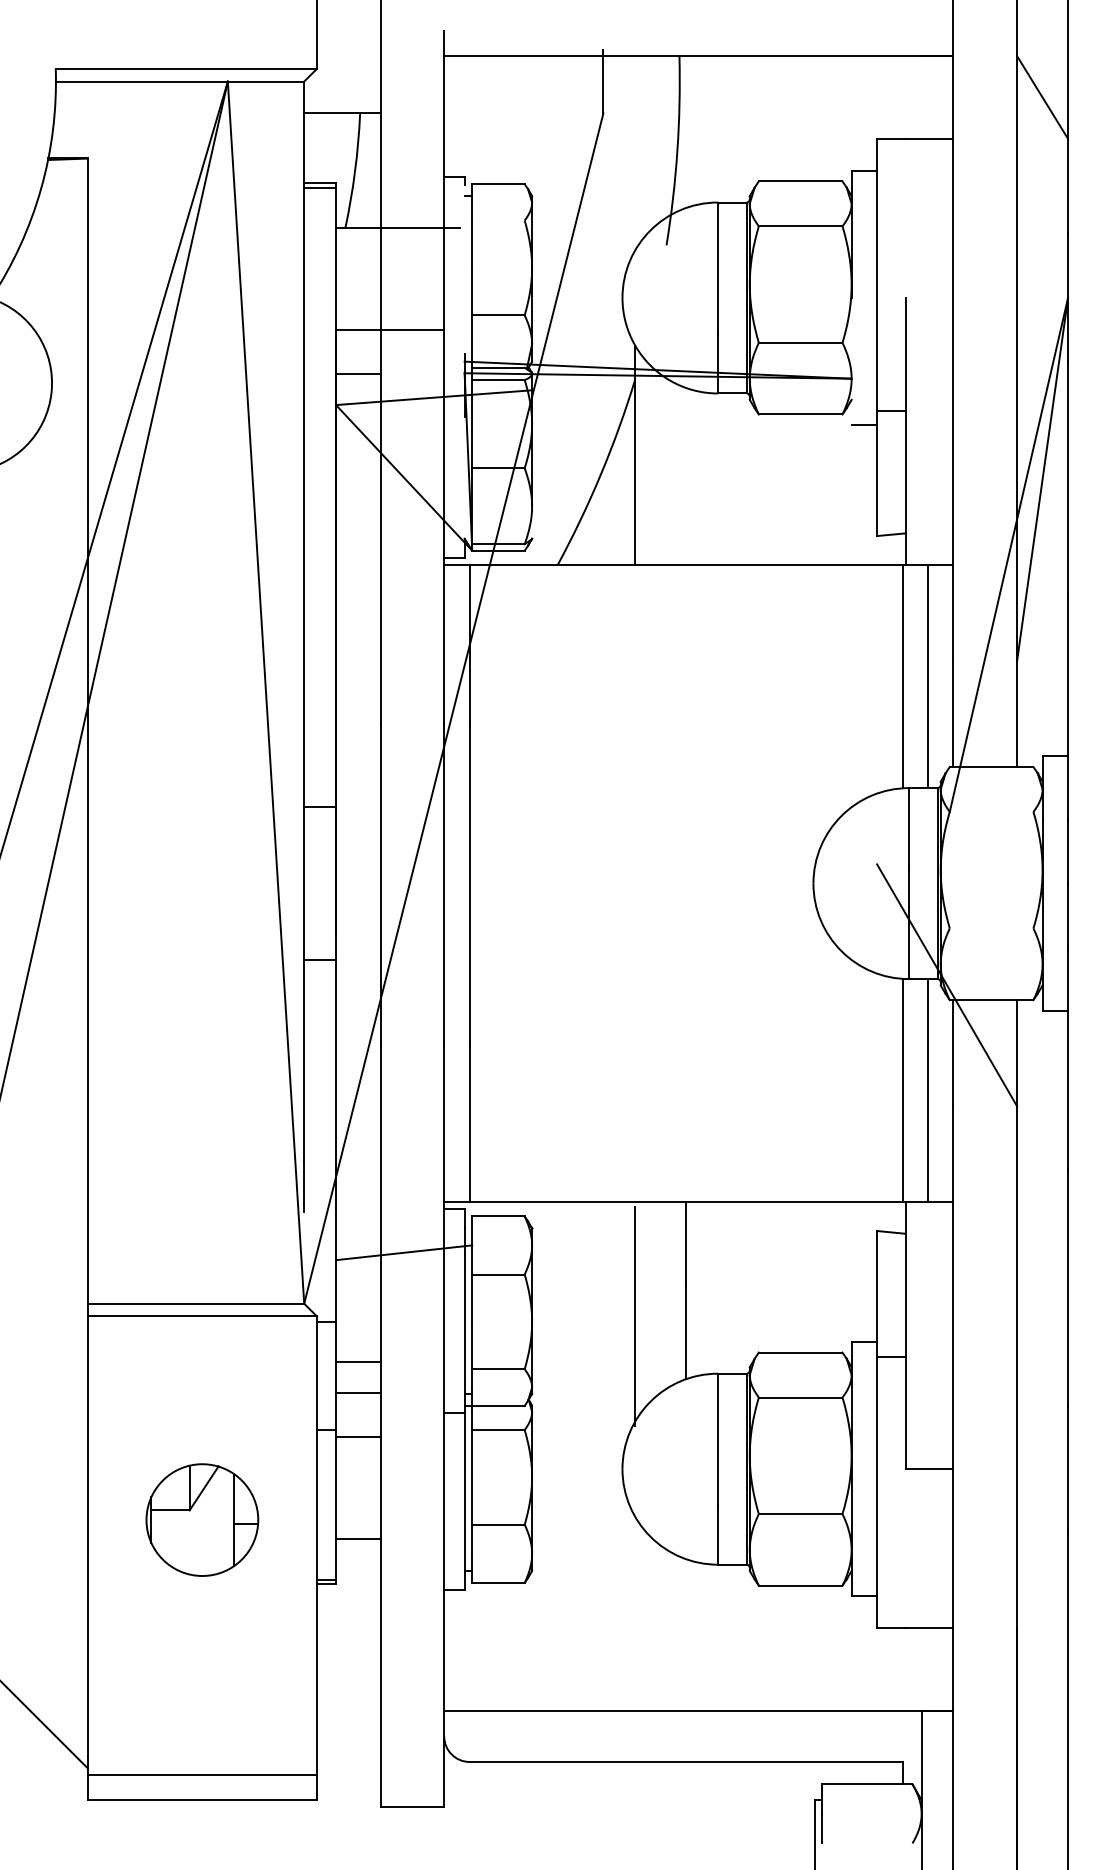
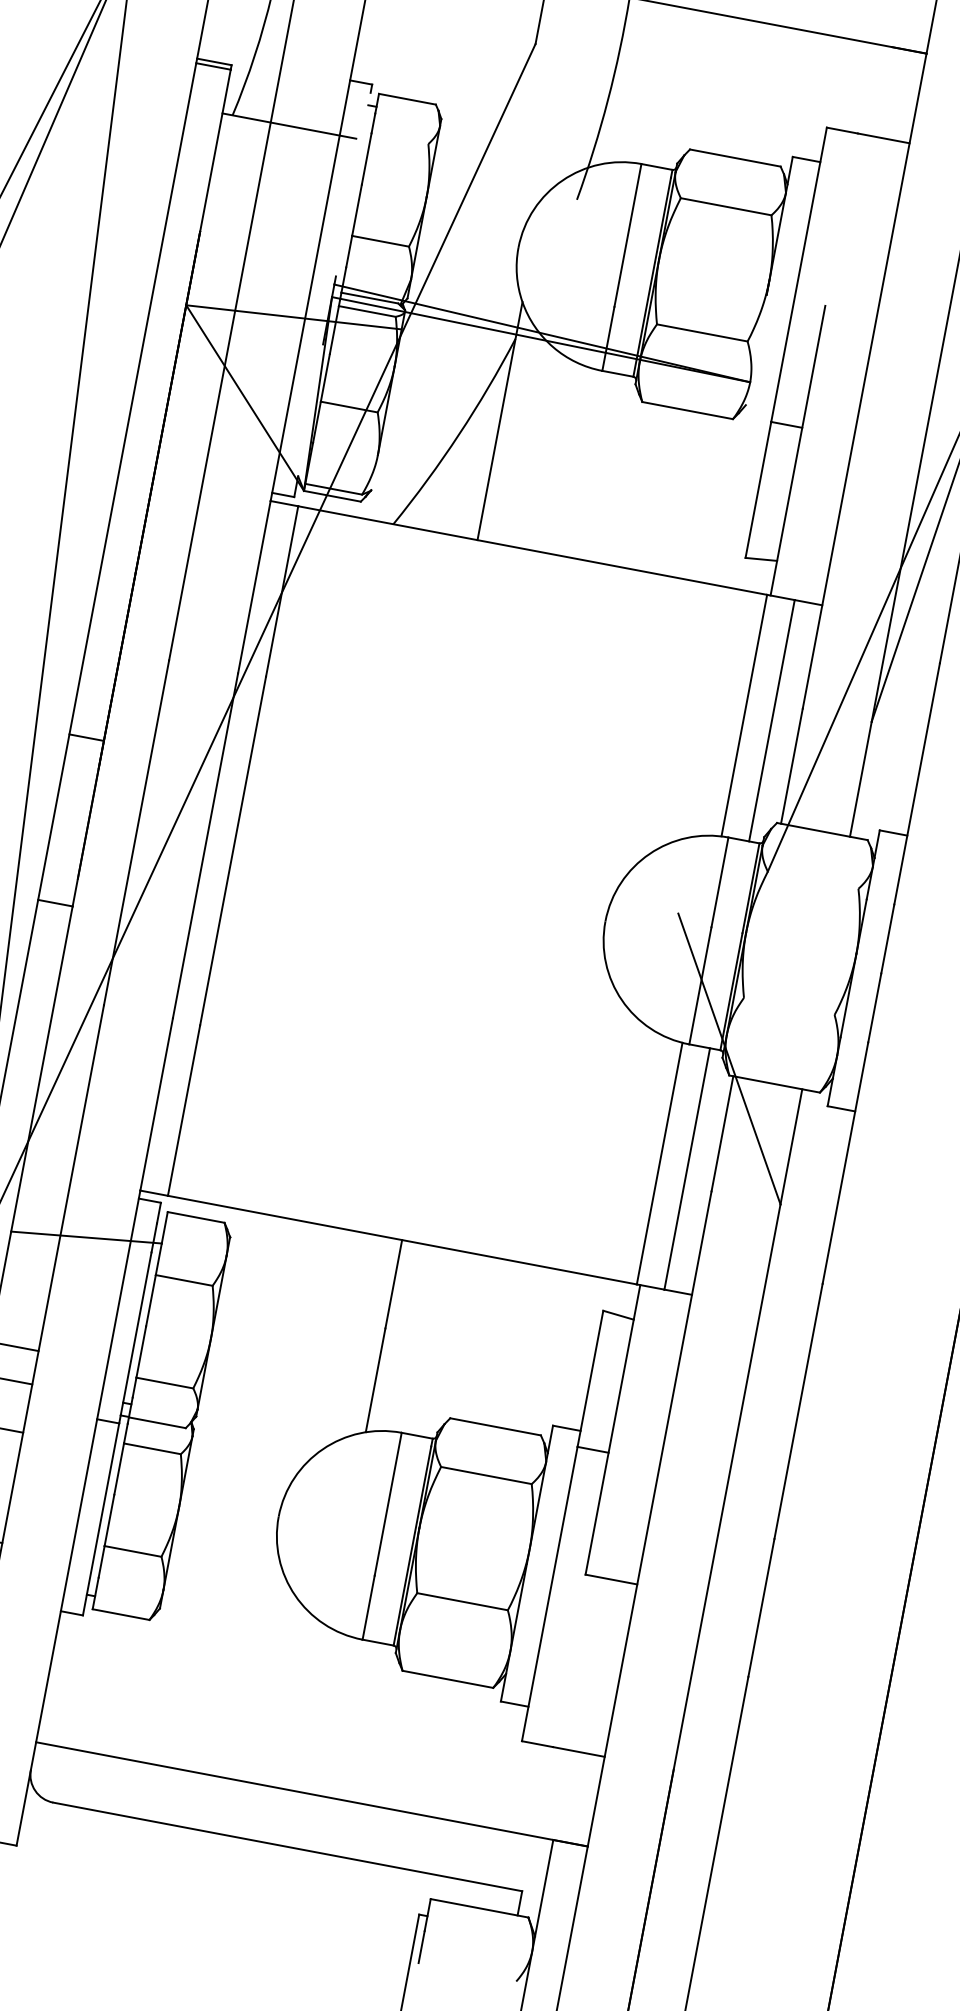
line: (390, 329) -> (260, 234), removed
line: (358, 374) -> (216, 276), removed
line: (864, 425) -> (754, 435), removed
line: (635, 1316) -> (324, 1353), removed

